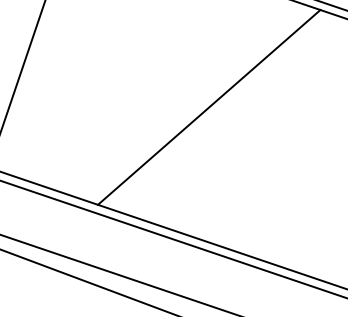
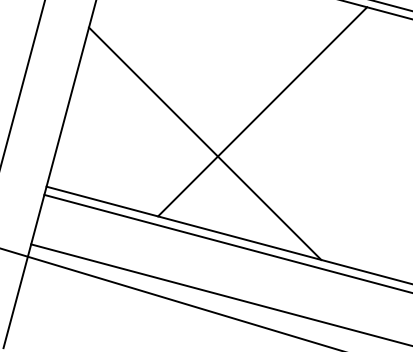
line: (150, 135) -> (205, 143), added

